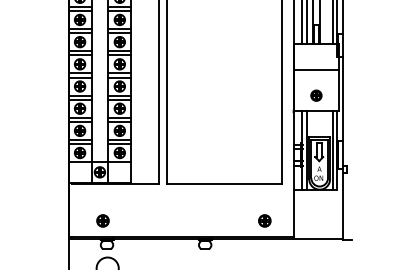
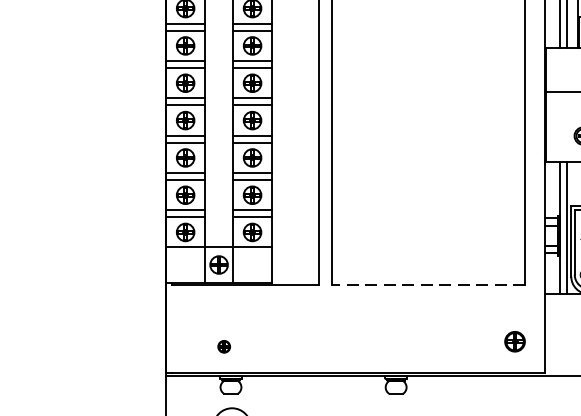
line: (223, 184) -> (426, 285), solid -> dashed
part: (102, 220) -> (223, 346), size x0.6
part: (264, 220) -> (514, 340), moved

